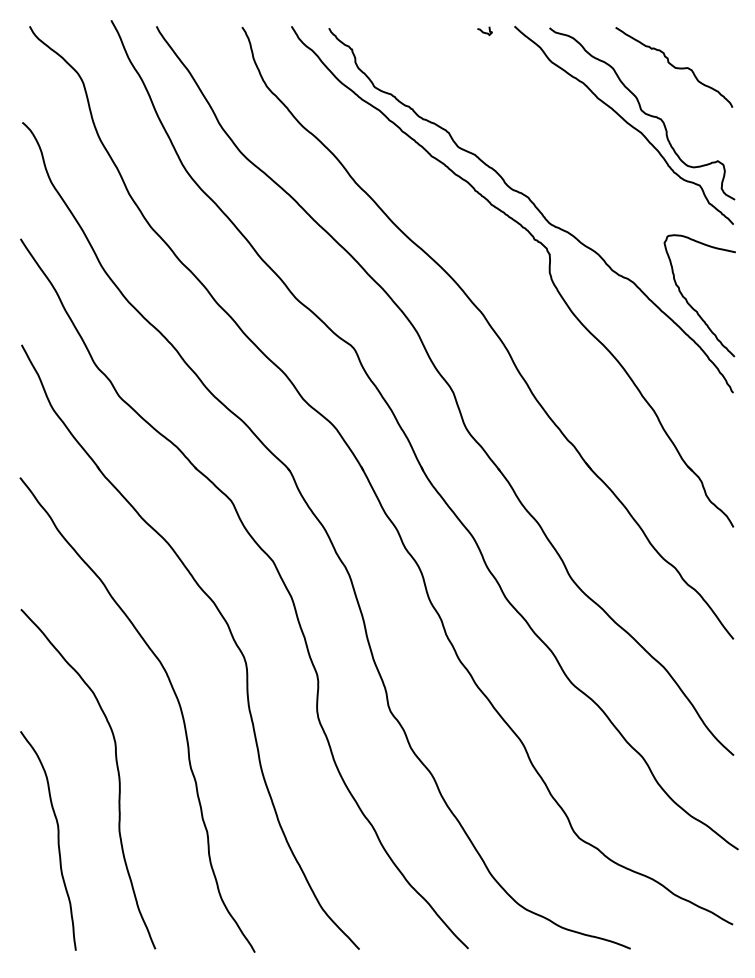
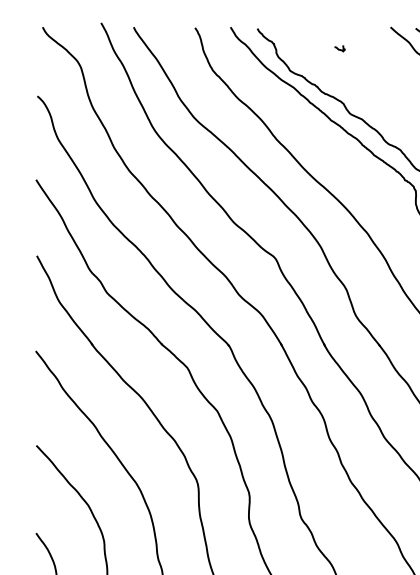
curve: (483, 31) -> (338, 48), moved

